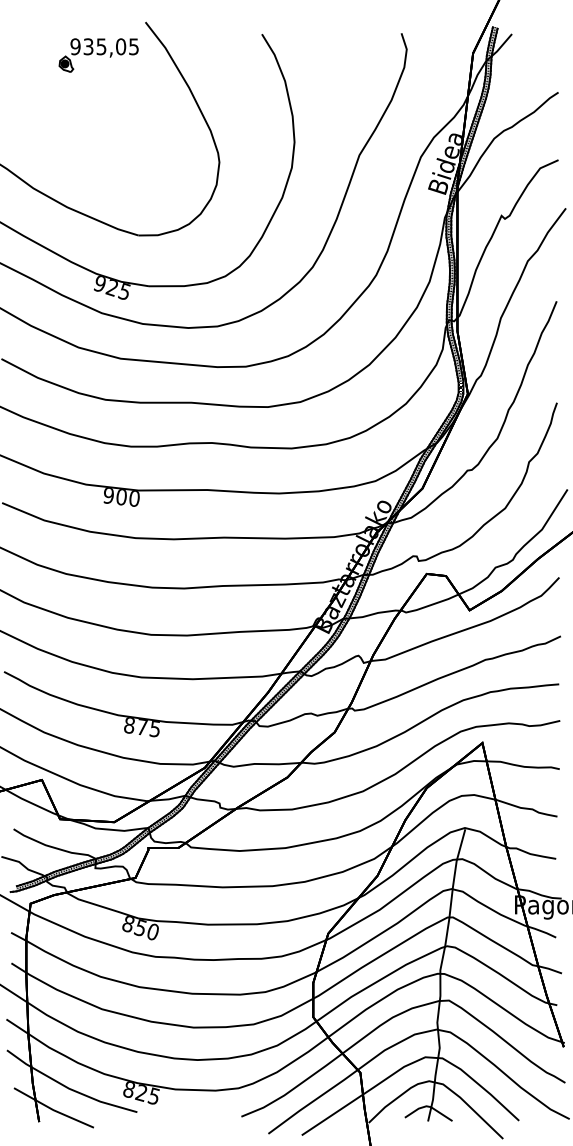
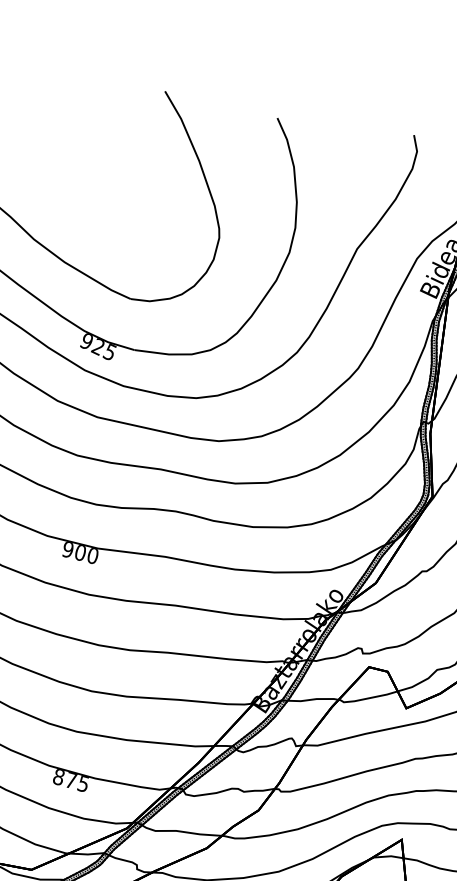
part: (98, 55) -> (114, 117), removed

